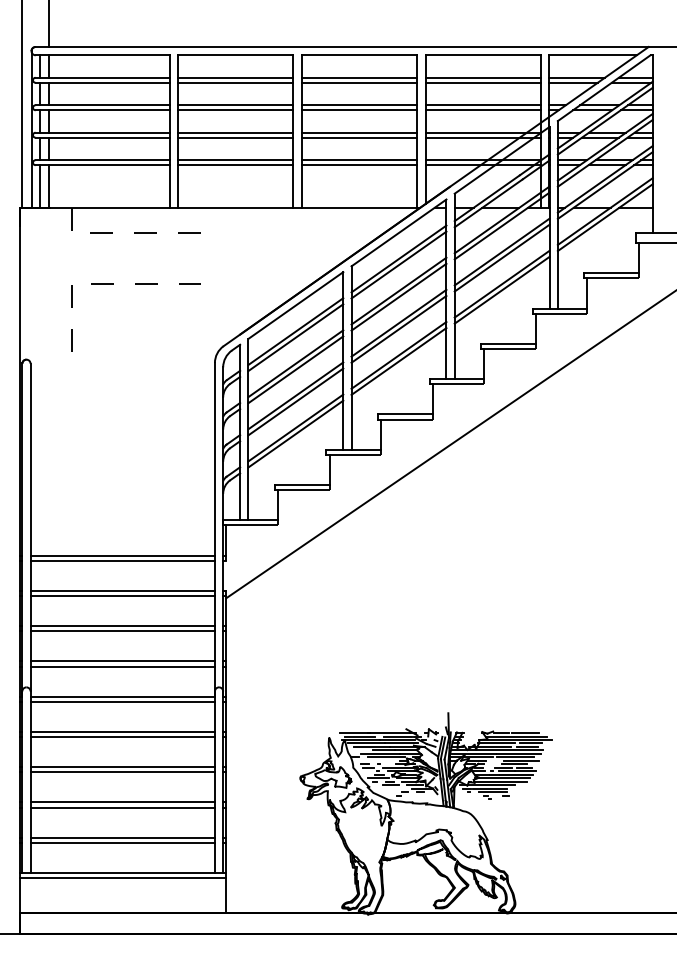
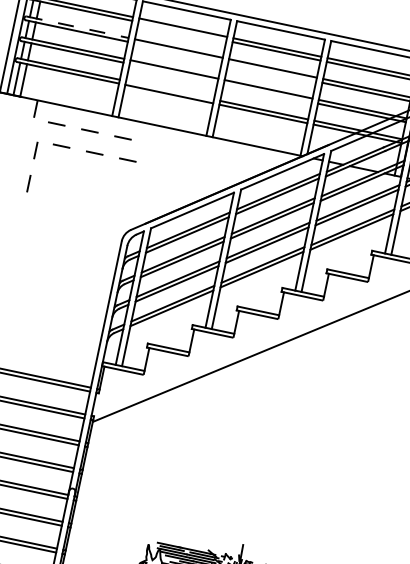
line: (235, 82) -> (182, 31), removed
line: (103, 105) -> (78, 27), solid -> dashed
line: (235, 110) -> (177, 52), removed
line: (359, 110) -> (272, 72), removed
line: (235, 137) -> (173, 73), removed
line: (359, 137) -> (267, 92), removed
line: (235, 160) -> (169, 90), removed
line: (135, 284) -> (86, 151), moved

